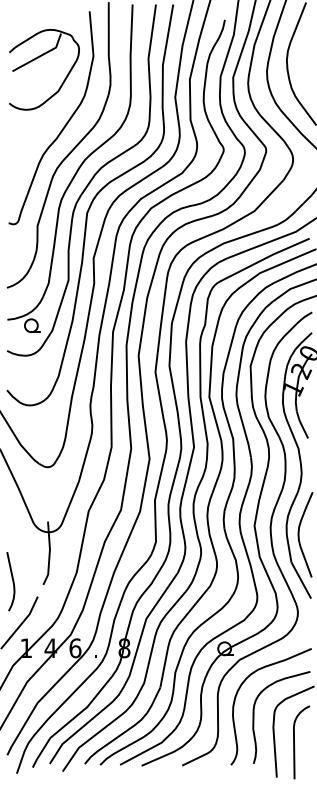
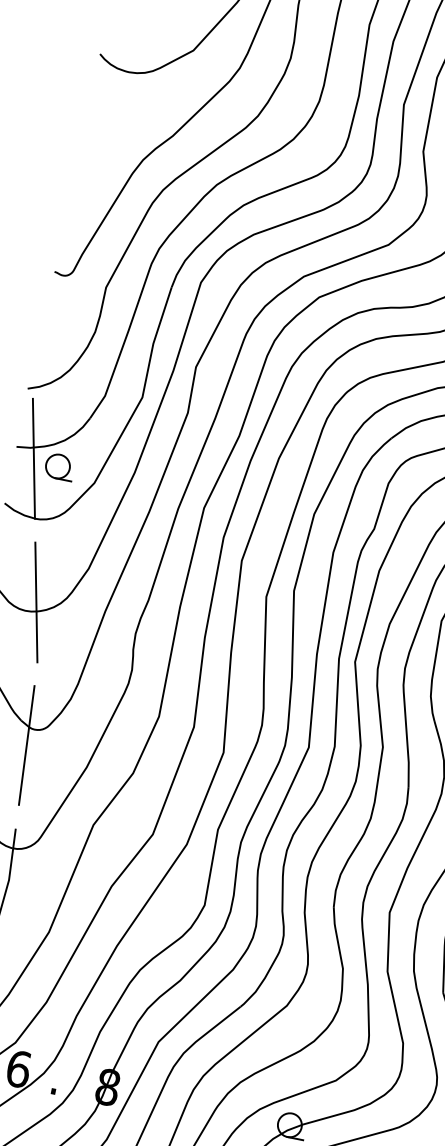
line: (17, 323) -> (33, 457), added
line: (34, 399) -> (36, 601), added
line: (44, 476) -> (26, 745), added

